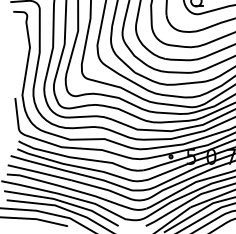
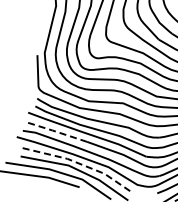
line: (39, 172) -> (55, 131), solid -> dashed
line: (62, 201) -> (76, 162), solid -> dashed

